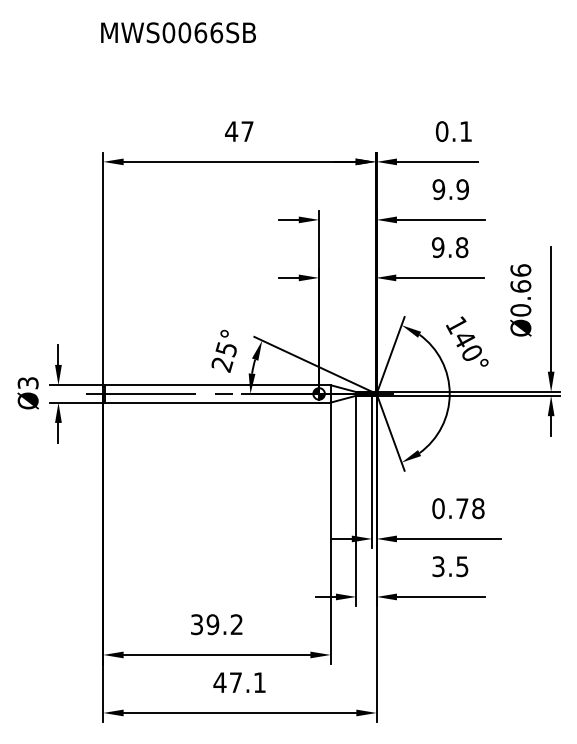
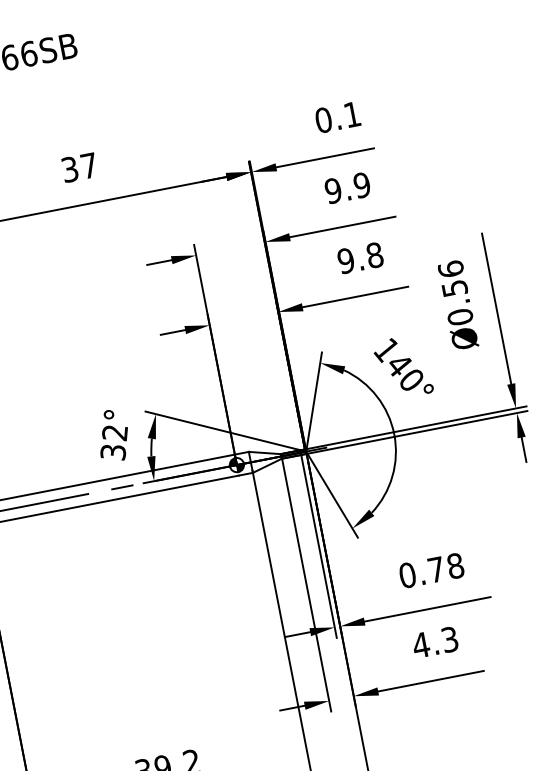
text: (231, 131) -> (69, 169), 47 -> 37
text: (520, 286) -> (454, 288), Ø0.66 -> Ø0.56
text: (224, 357) -> (114, 443), 25° -> 32°
text: (449, 566) -> (434, 642), 3.5 -> 4.3

